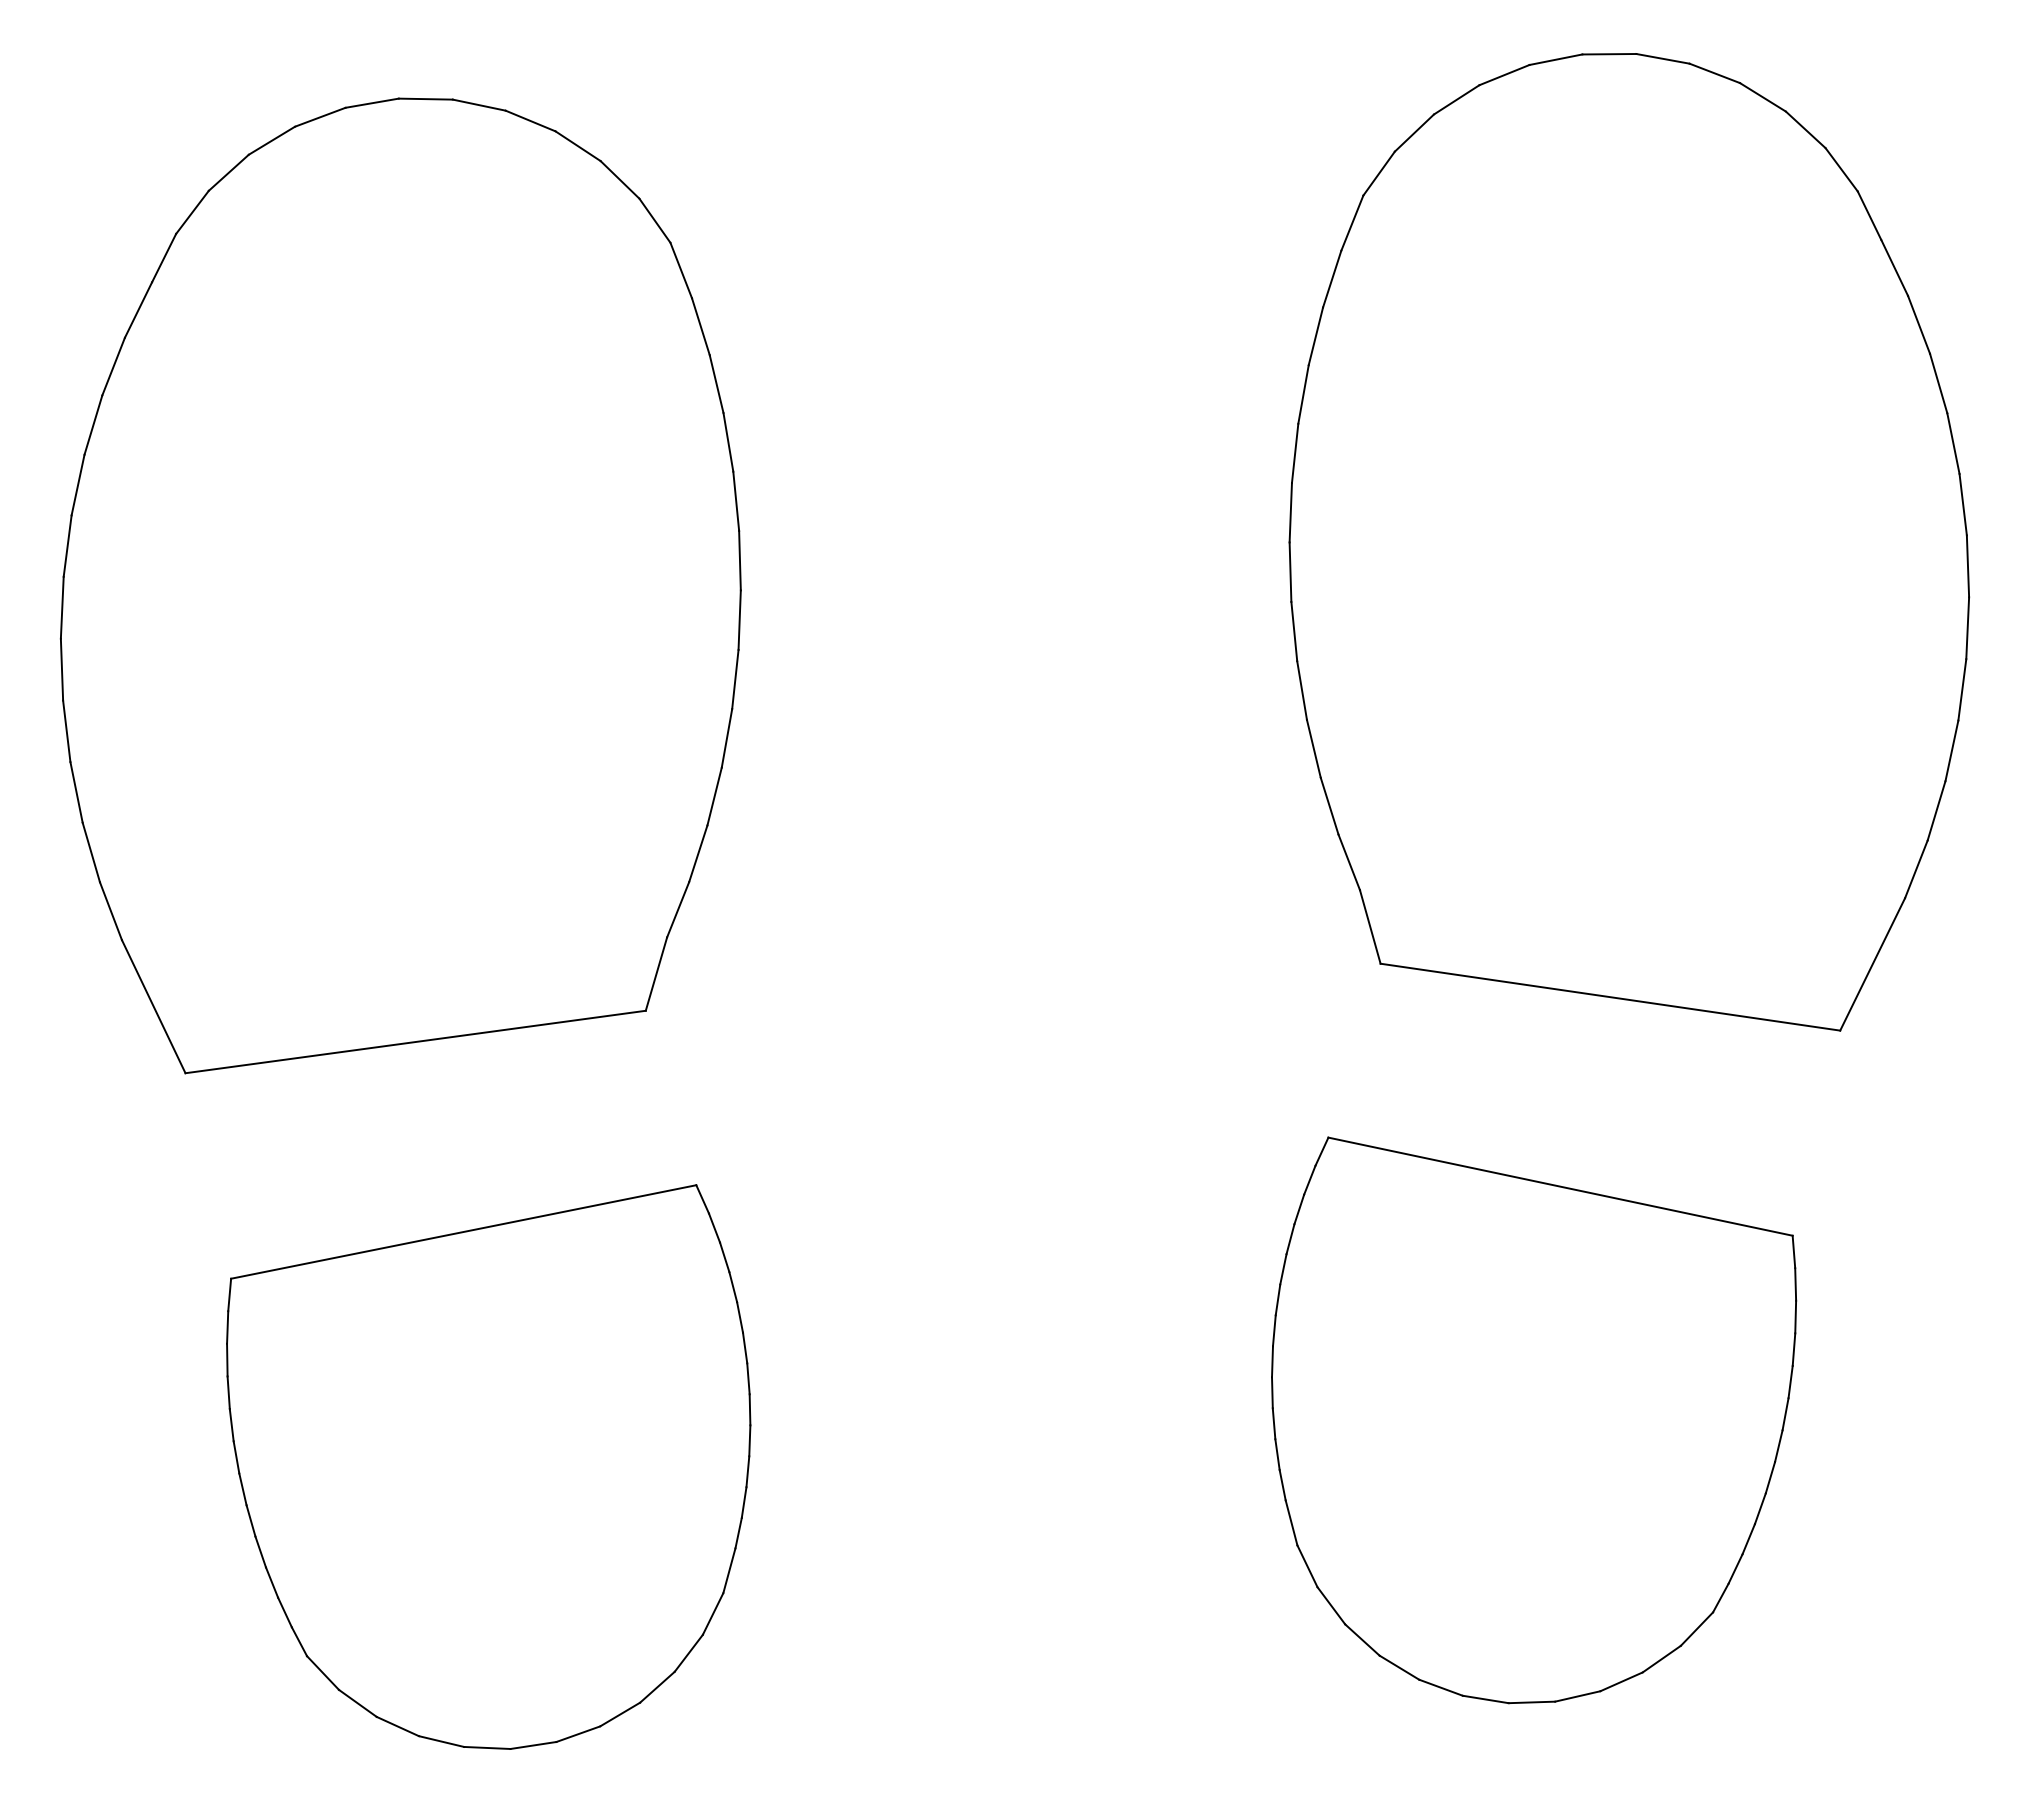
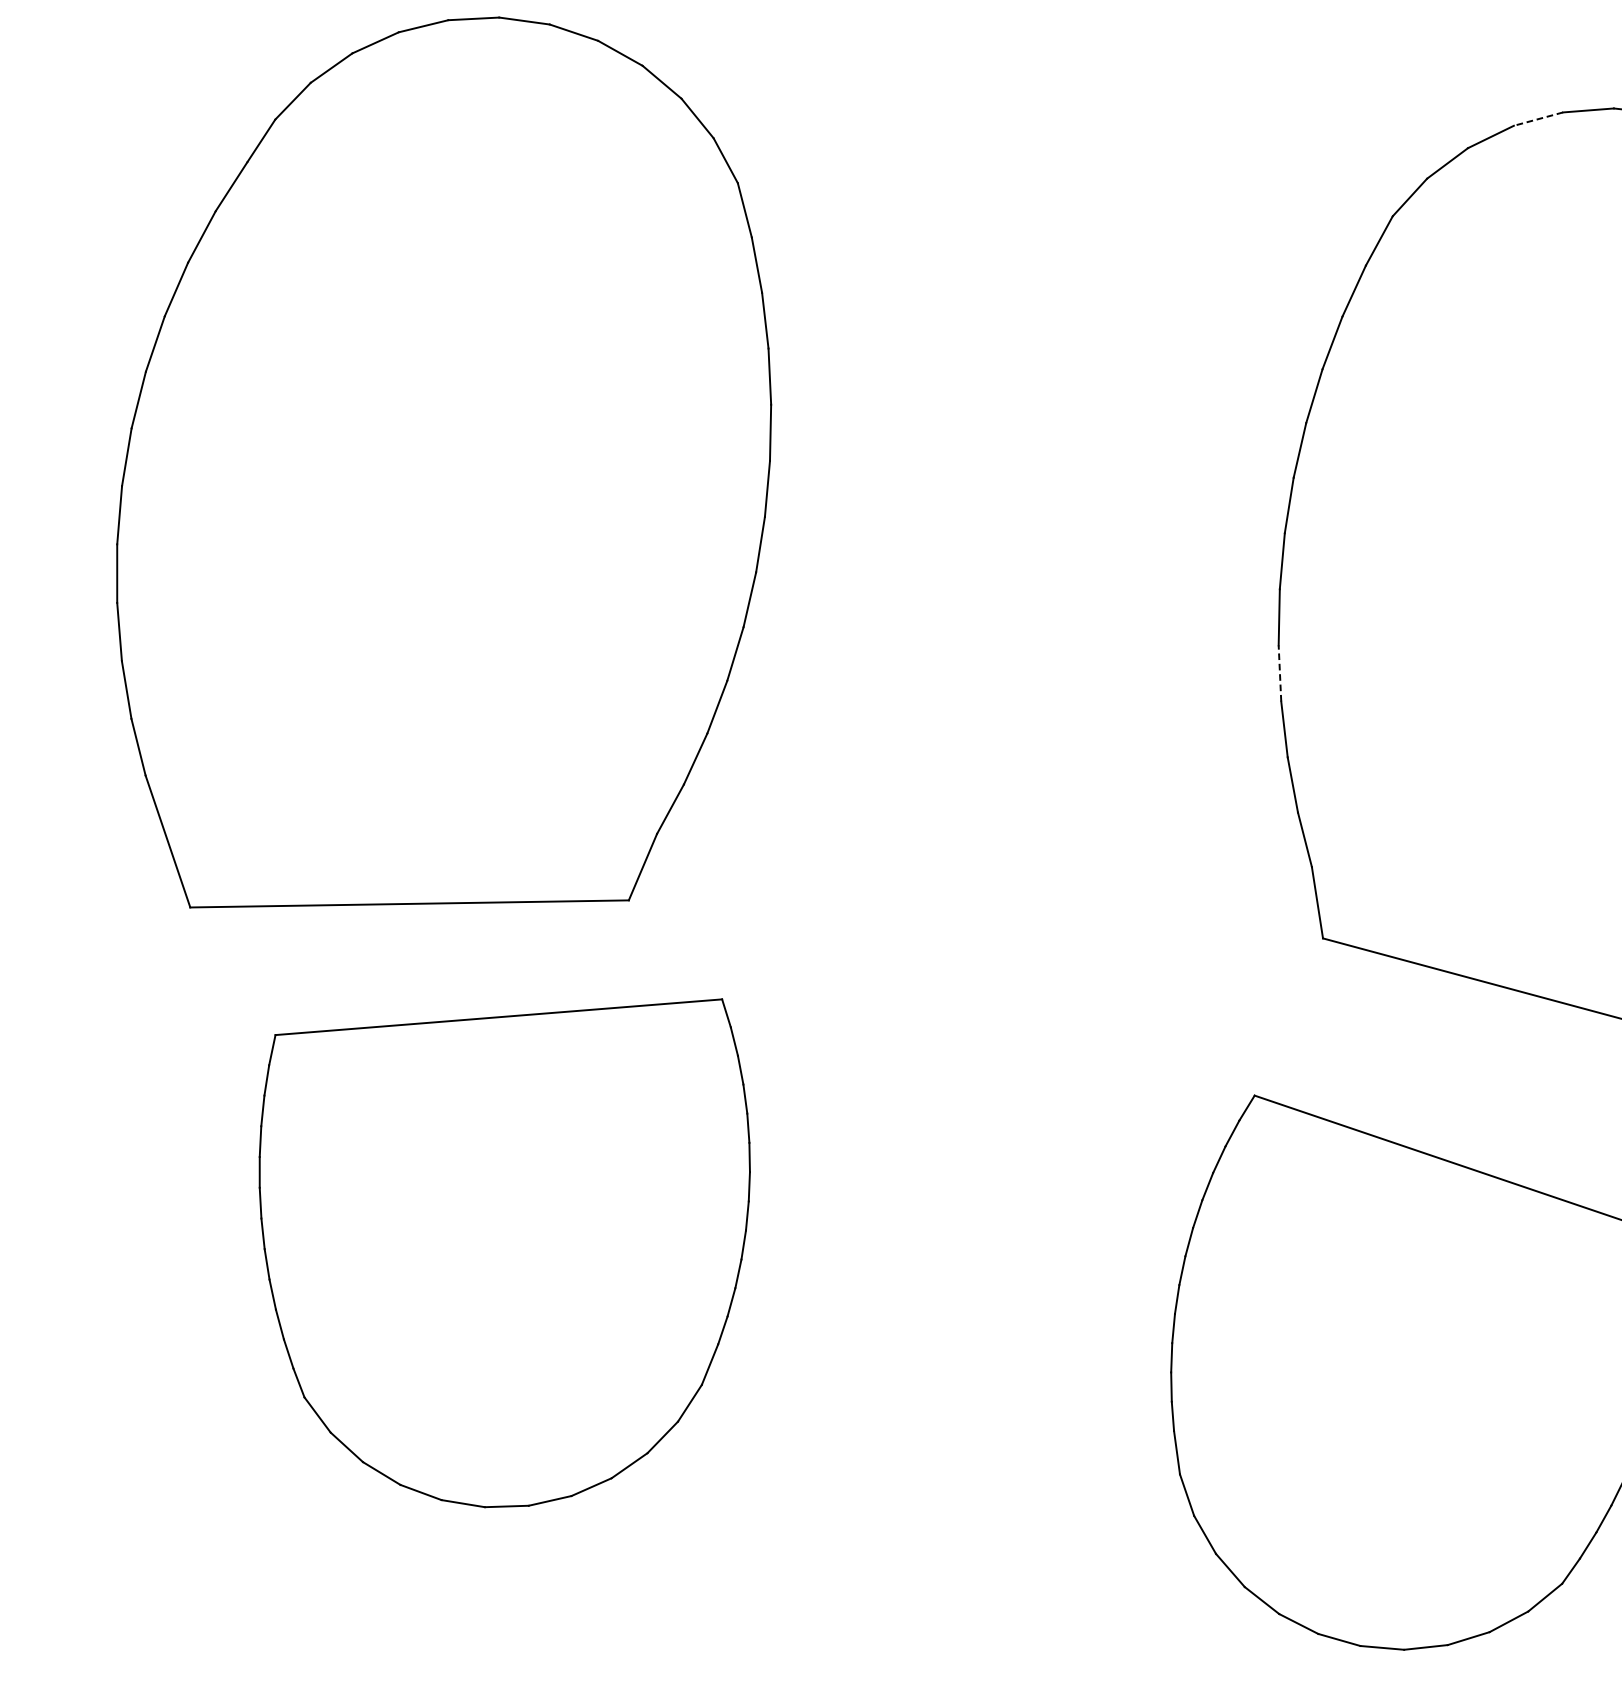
line: (1504, 75) -> (1538, 119), solid -> dashed
line: (1302, 690) -> (1280, 673), solid -> dashed
part: (488, 1466) -> (495, 1239), moved

